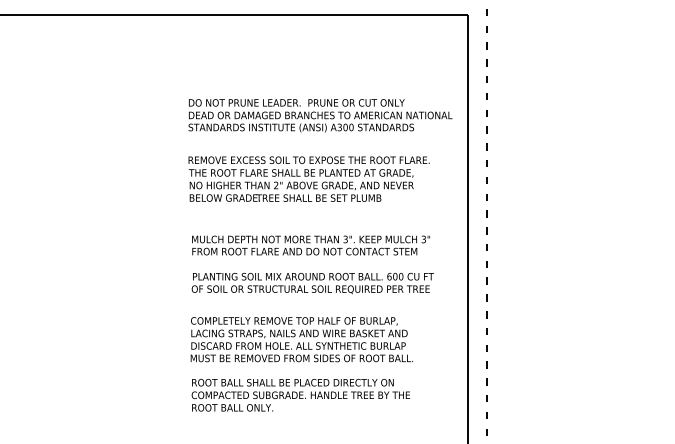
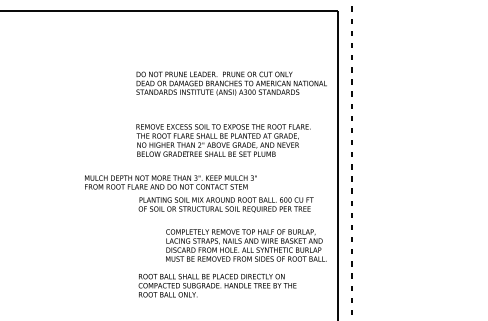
text: (309, 179) -> (223, 140), moved
text: (310, 245) -> (170, 182), moved
text: (302, 339) -> (246, 245), moved

